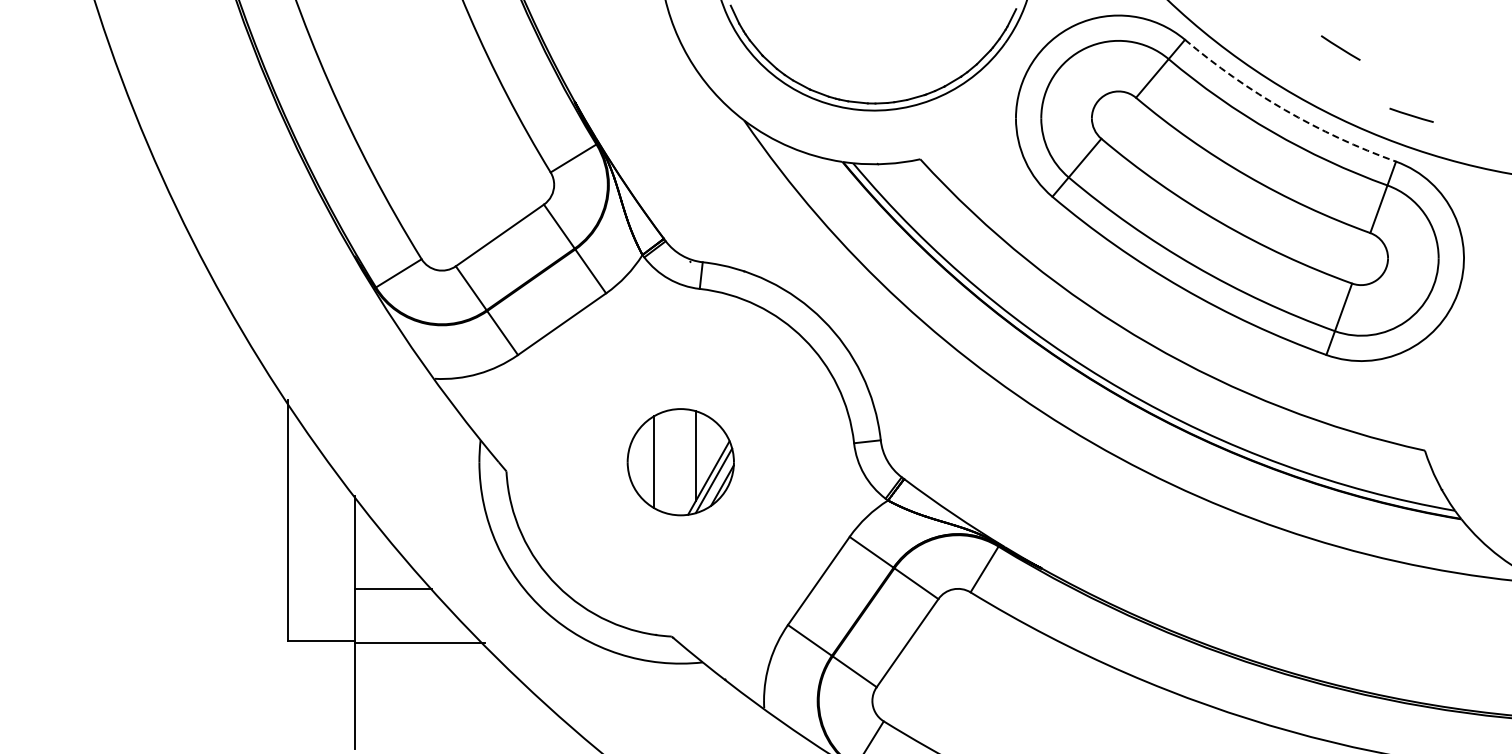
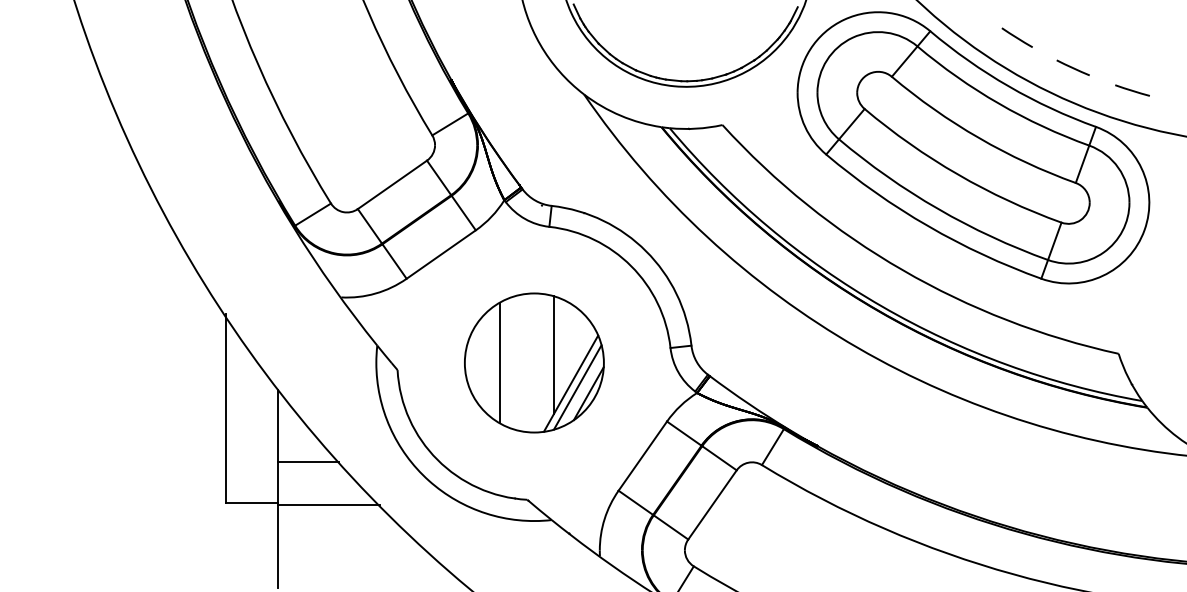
line: (1340, 47) -> (1017, 37), moved
line: (1366, 86) -> (1072, 67), added
arc: (1285, 110) -> (1009, 86), dashed -> solid
line: (1411, 114) -> (1132, 89), moved
part: (680, 461) -> (534, 362), size x1.67

